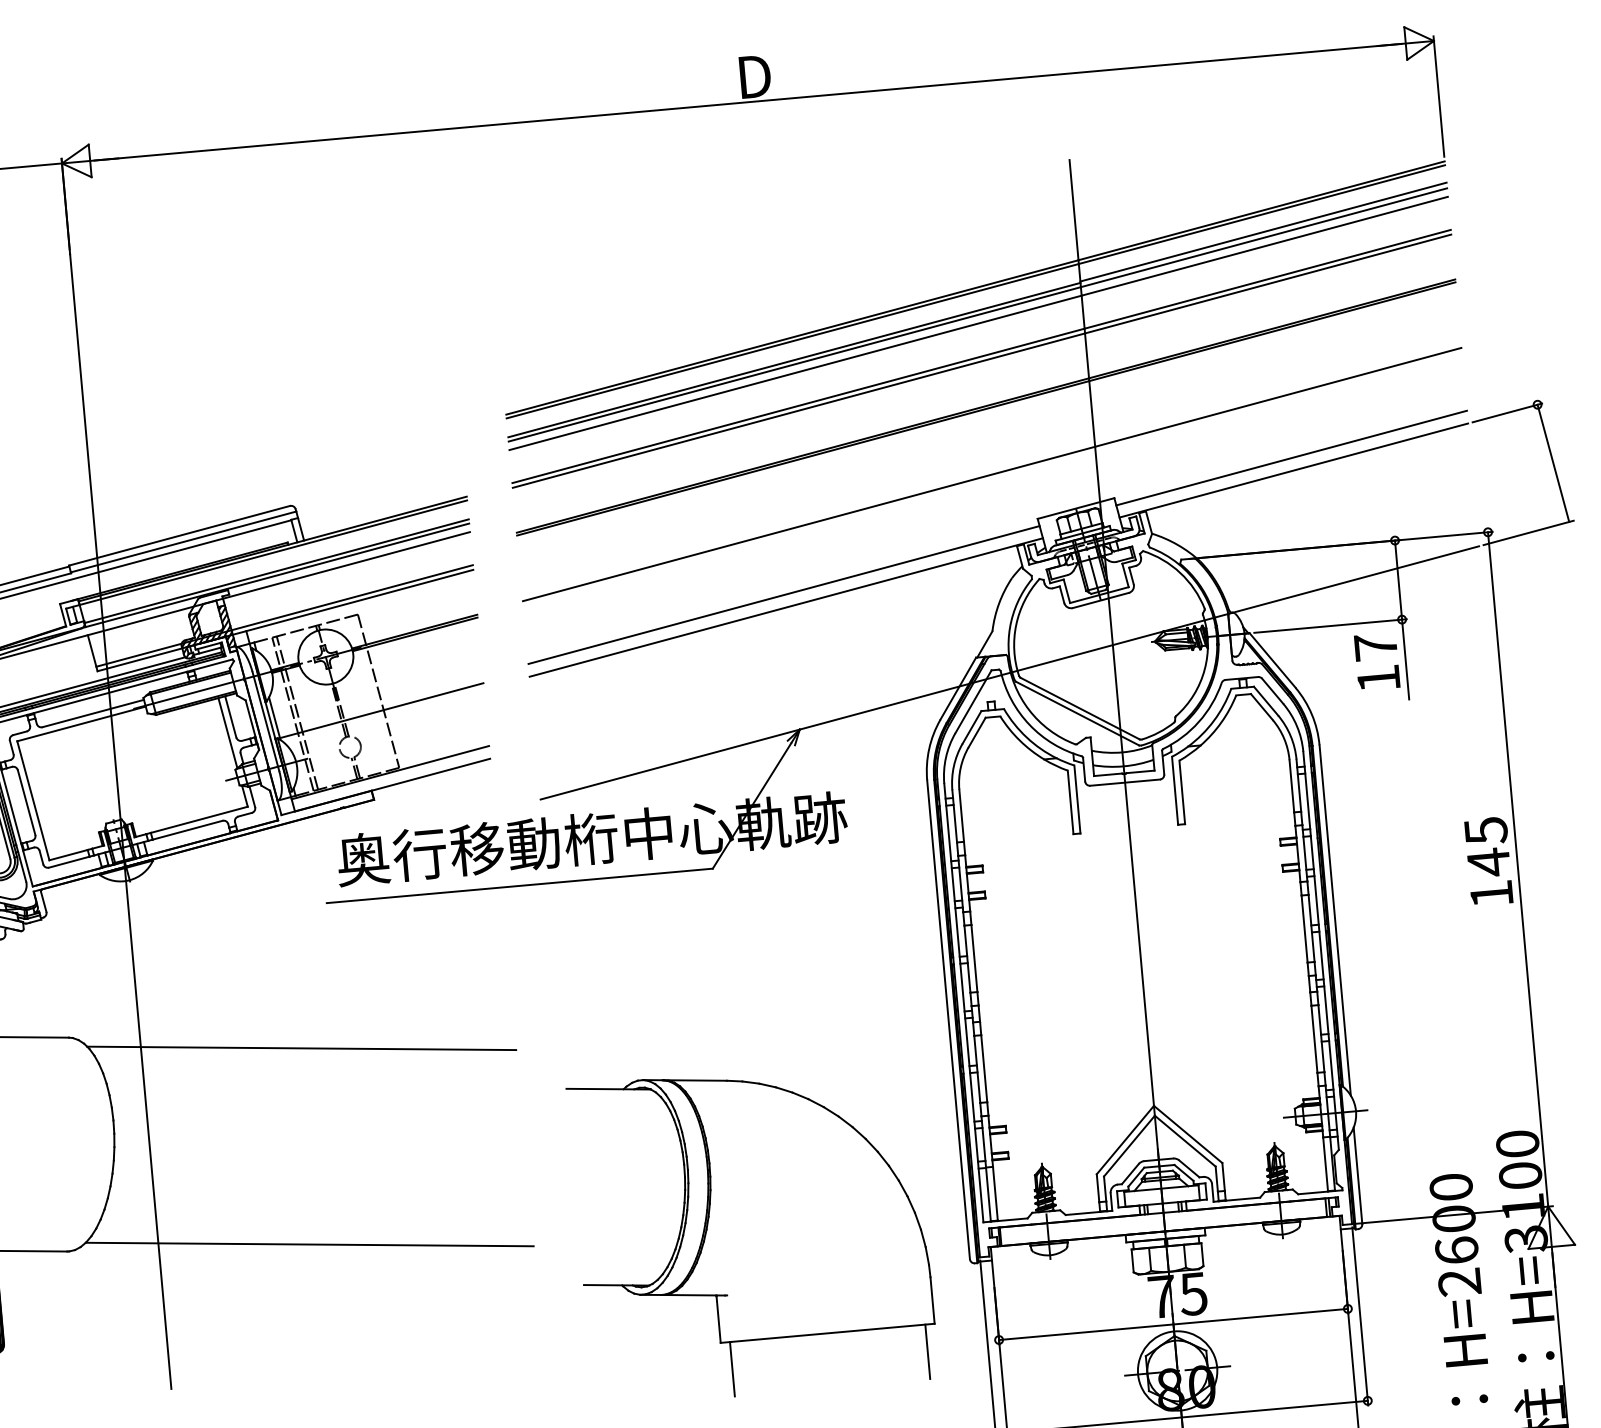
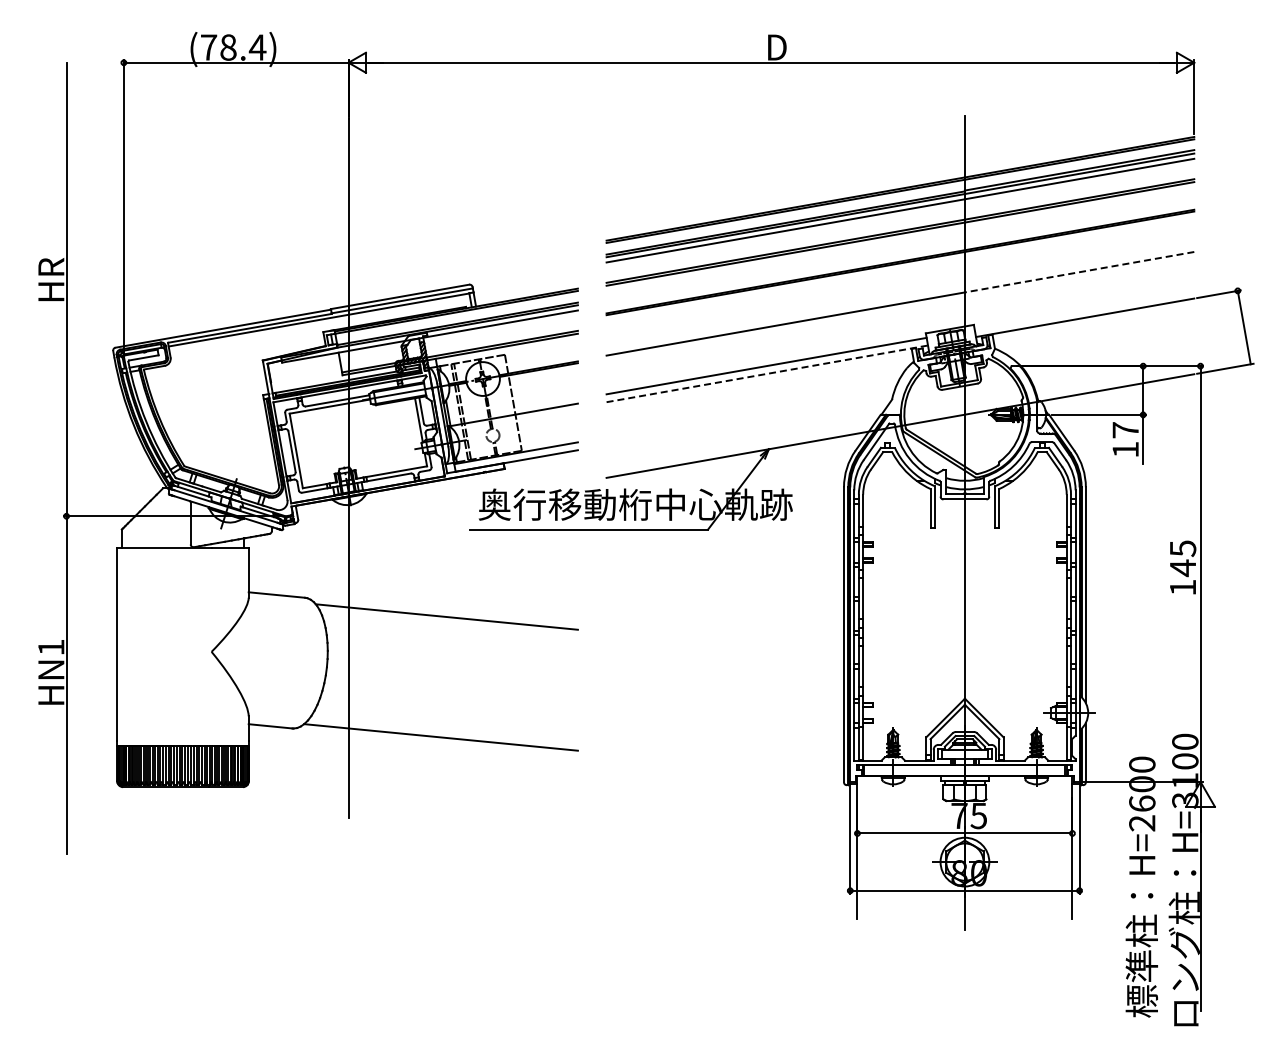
line: (1278, 397) -> (1079, 272), solid -> dashed
line: (1291, 457) -> (1084, 309), removed
line: (786, 606) -> (767, 373), solid -> dashed
part: (752, 1232) -> (712, 754), removed

